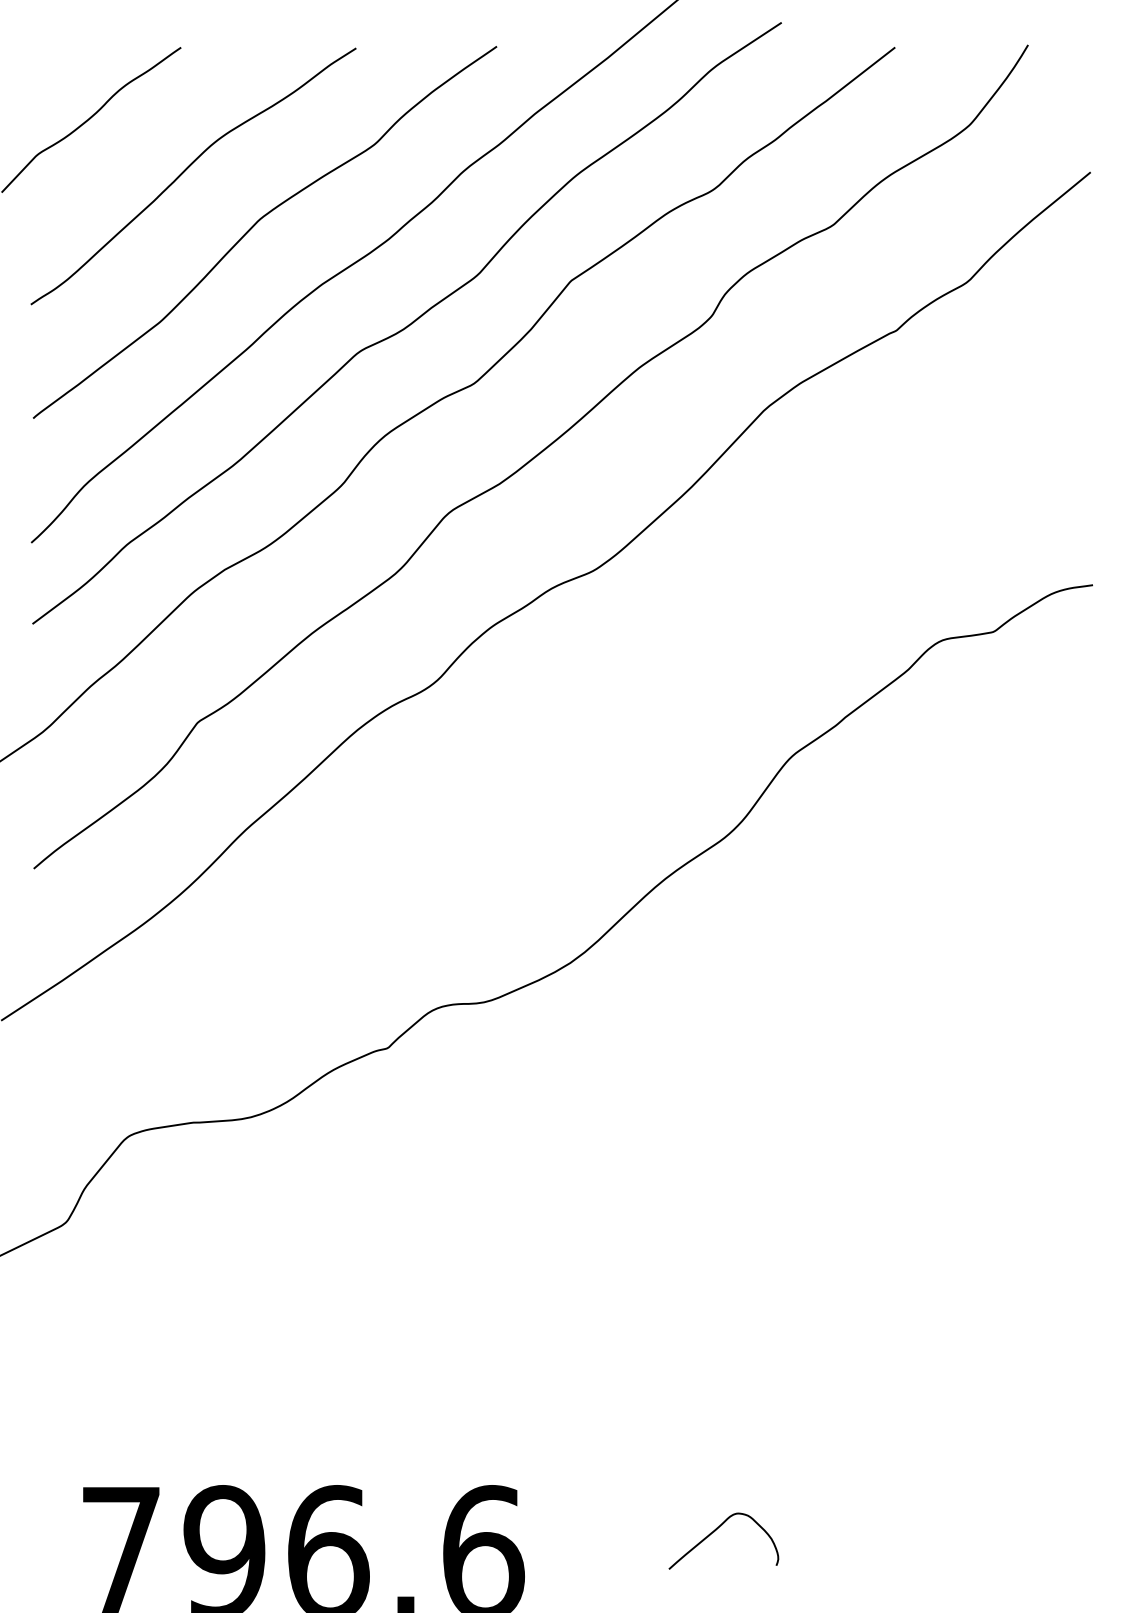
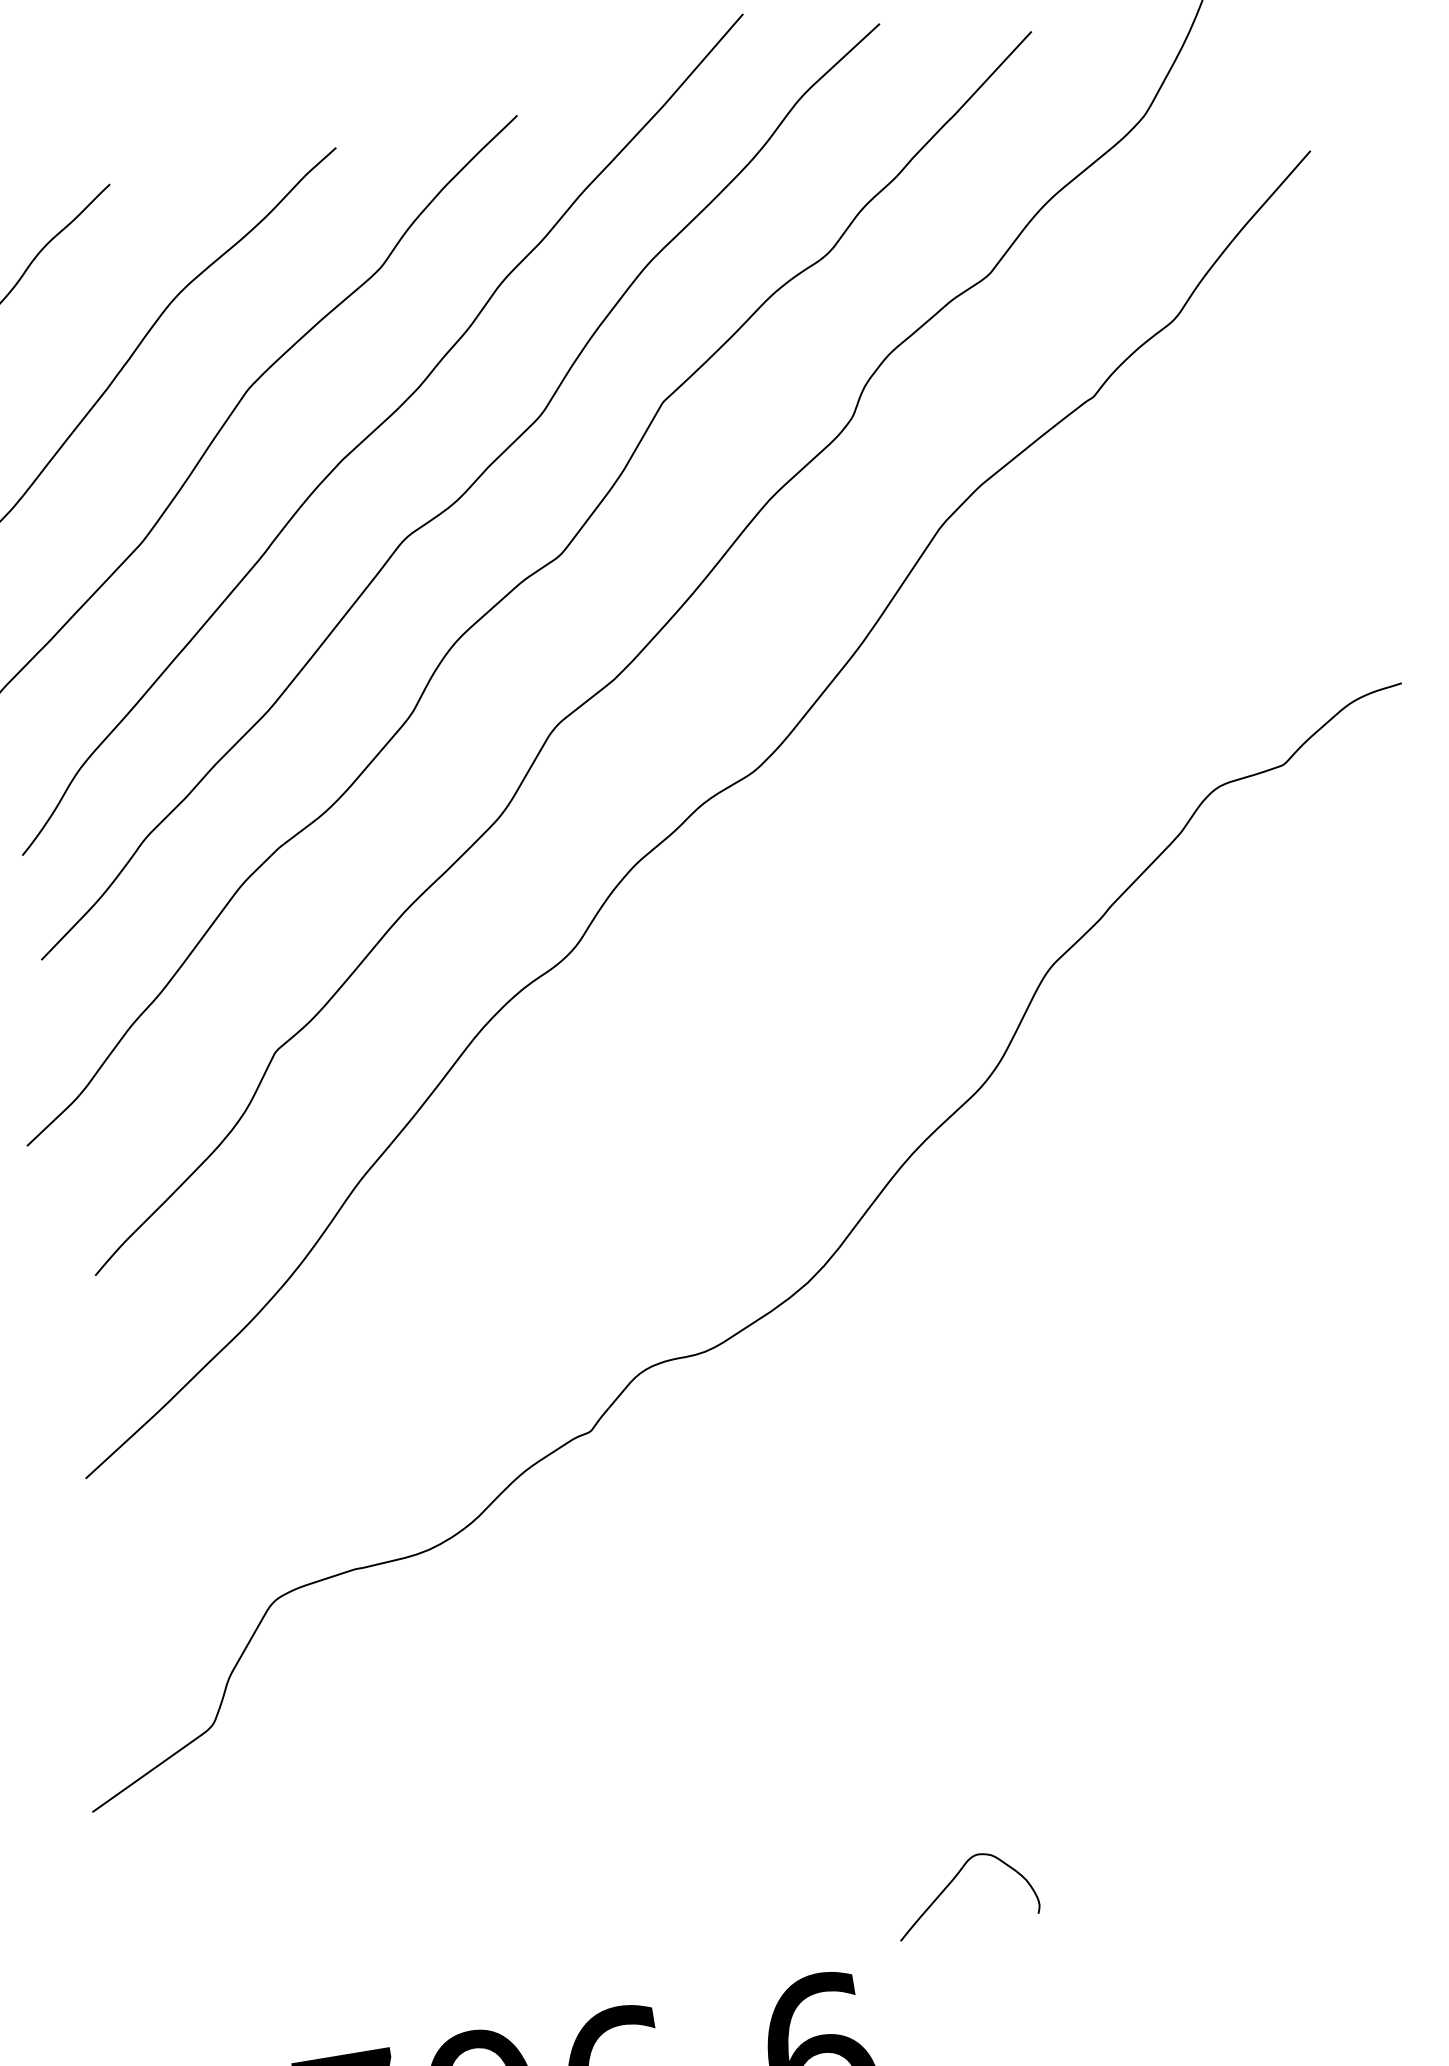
curve: (715, 1531) -> (952, 1882), moved

